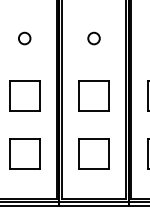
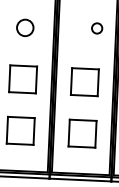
circle: (24, 38) -> (25, 27), size x1.6
circle: (93, 38) -> (96, 28), moved

